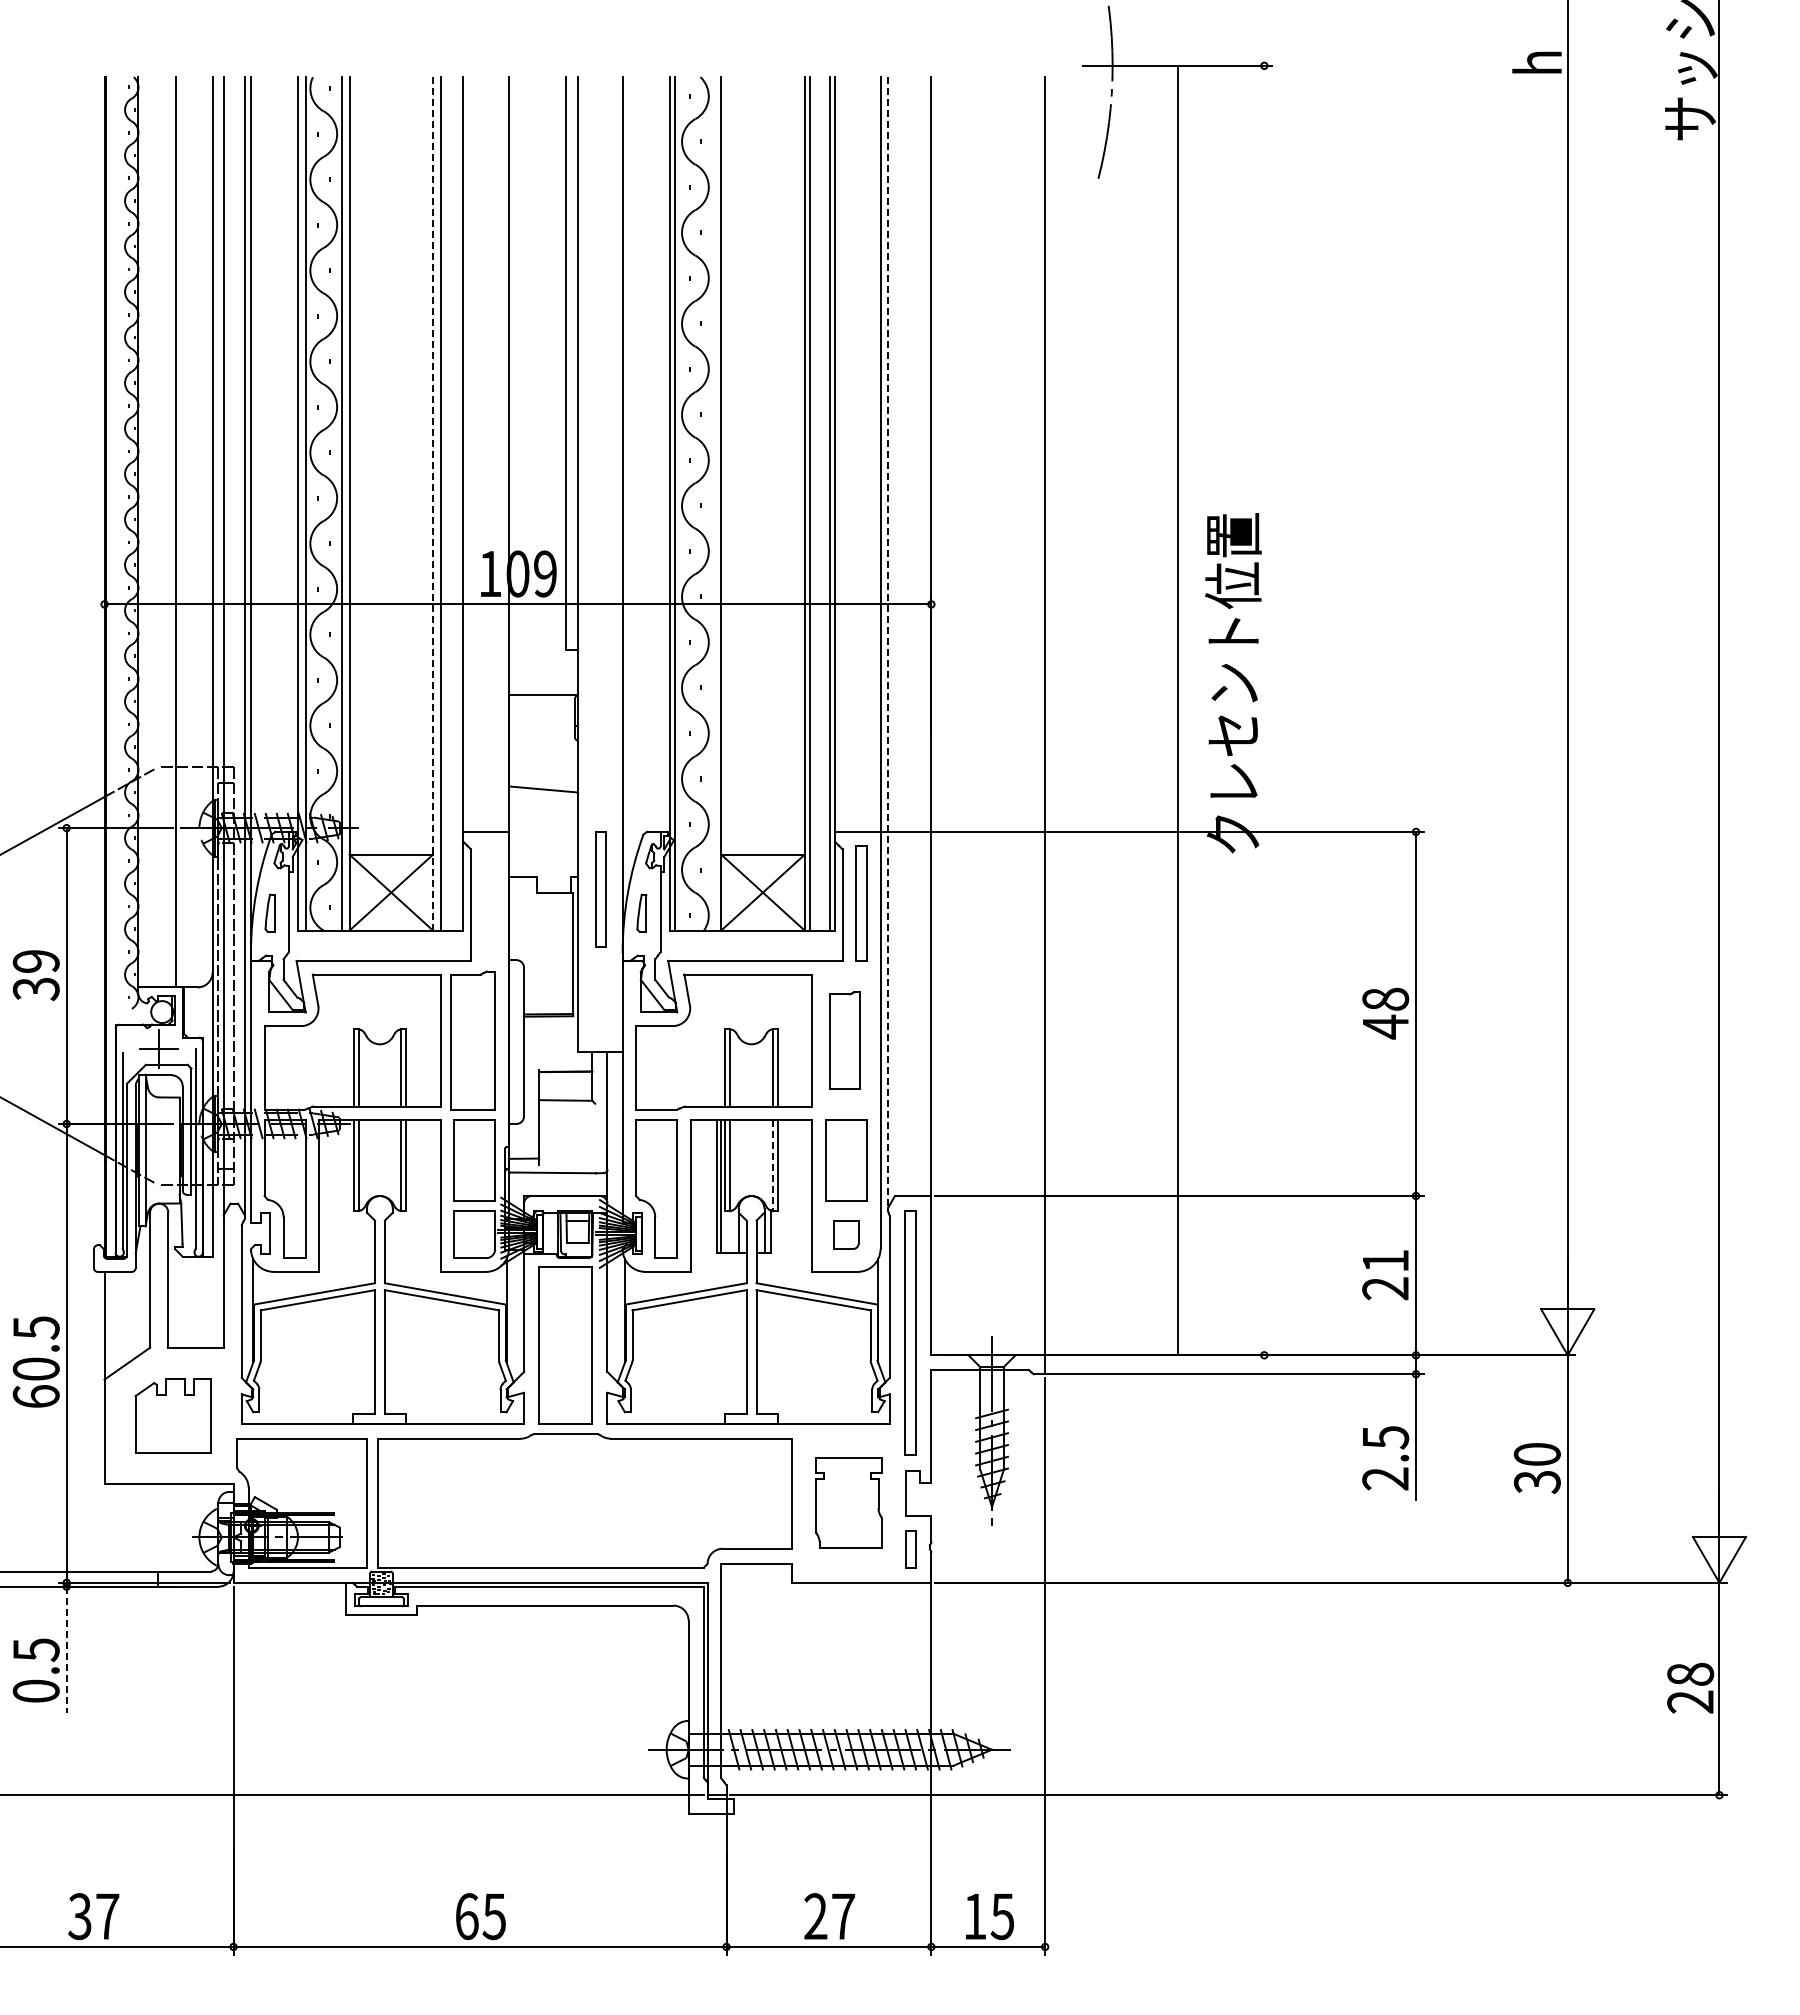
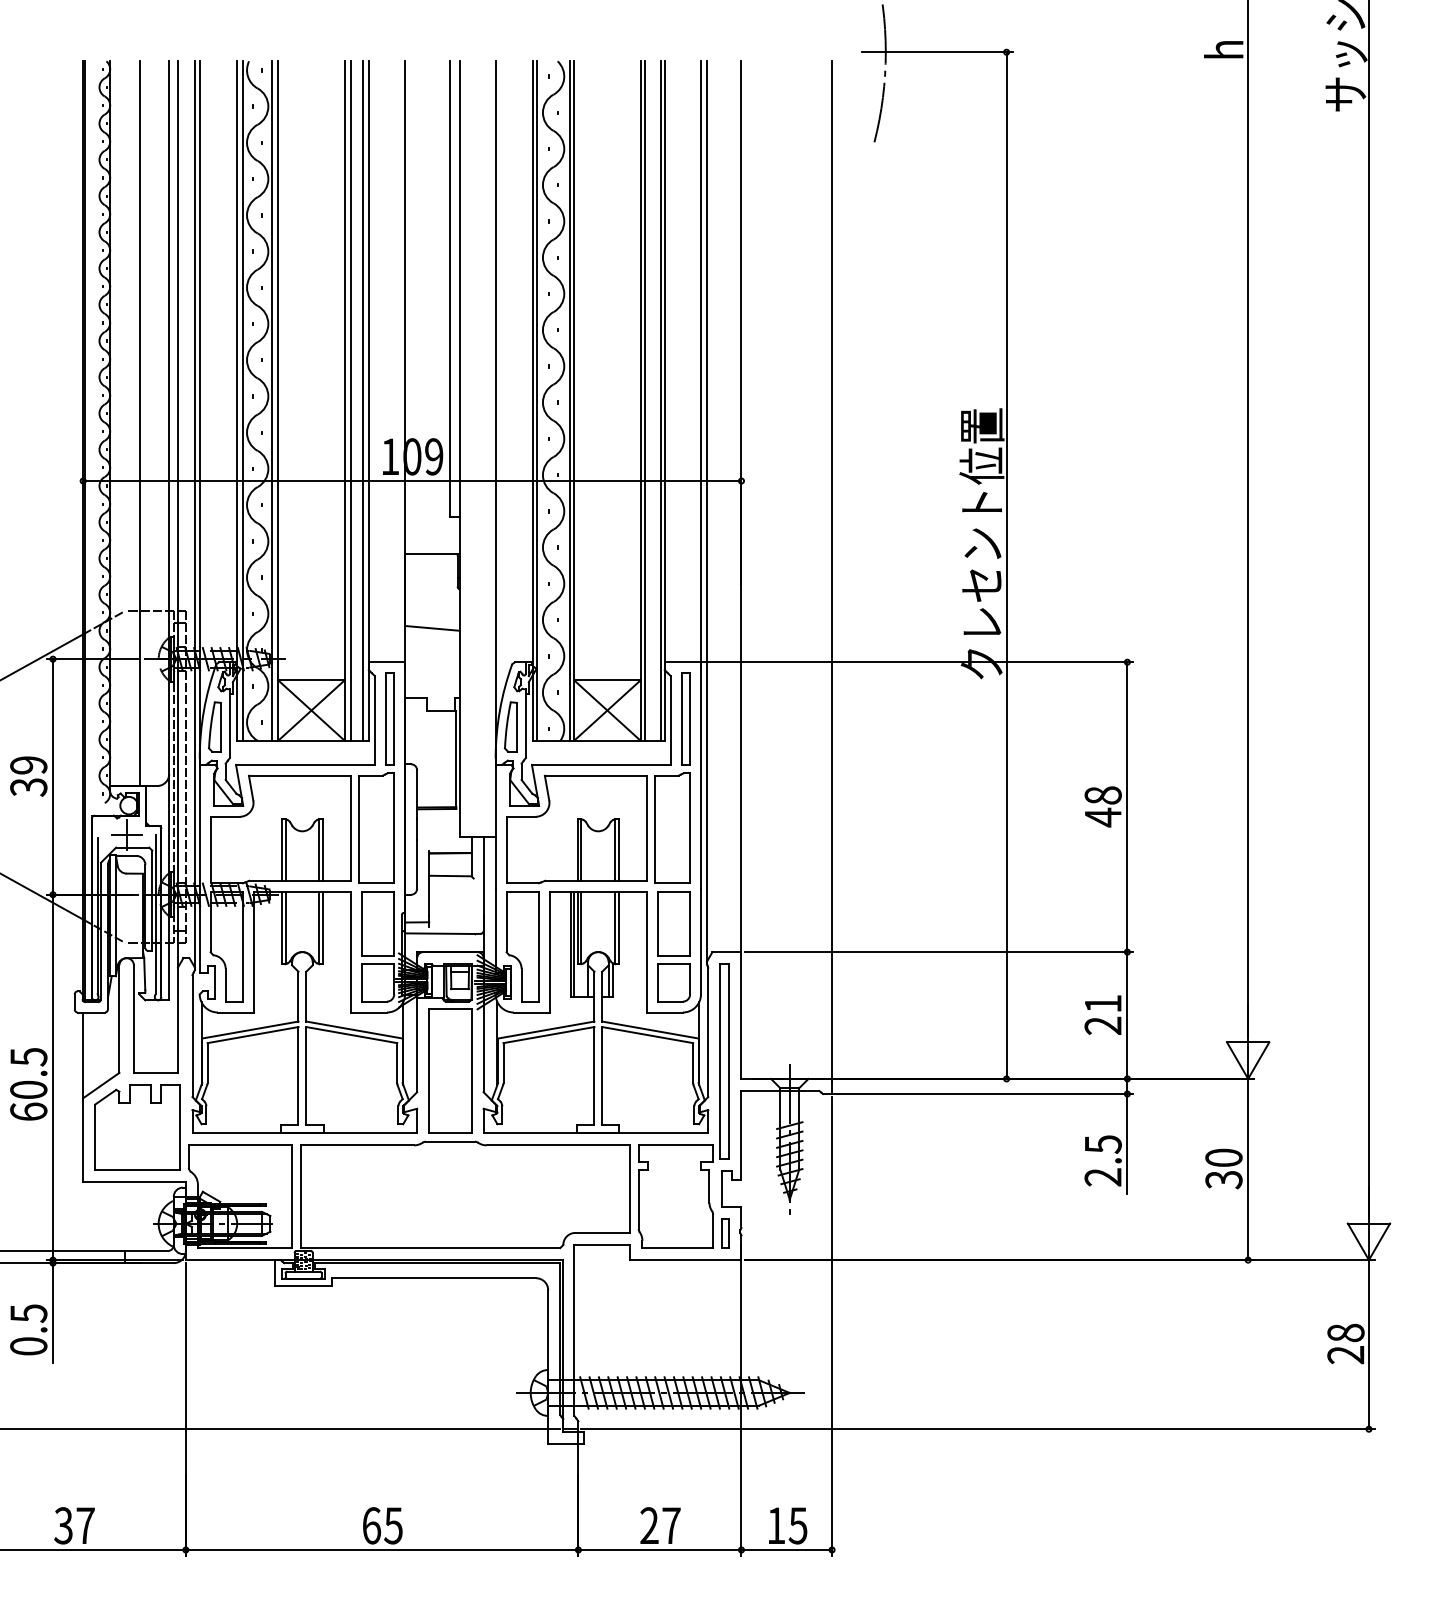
line: (433, 503) -> (345, 400), dashed -> solid
line: (455, 503) -> (362, 400), added
line: (715, 503) -> (569, 400), added
line: (888, 643) -> (707, 512), dashed -> solid
line: (1178, 710) -> (1006, 565), moved
part: (600, 889) -> (389, 719), moved
part: (269, 913) -> (214, 727), size x1.67
part: (641, 913) -> (510, 727), size x1.67
part: (844, 1040) -> (672, 828), size x1.43
line: (772, 1165) -> (614, 927), dashed -> solid
part: (846, 1234) -> (673, 982), size x1.67
part: (172, 1415) -> (137, 1126), size x1.43
part: (848, 1503) -> (675, 1196), size x1.43
line: (66, 1649) -> (52, 1313), dashed -> solid

